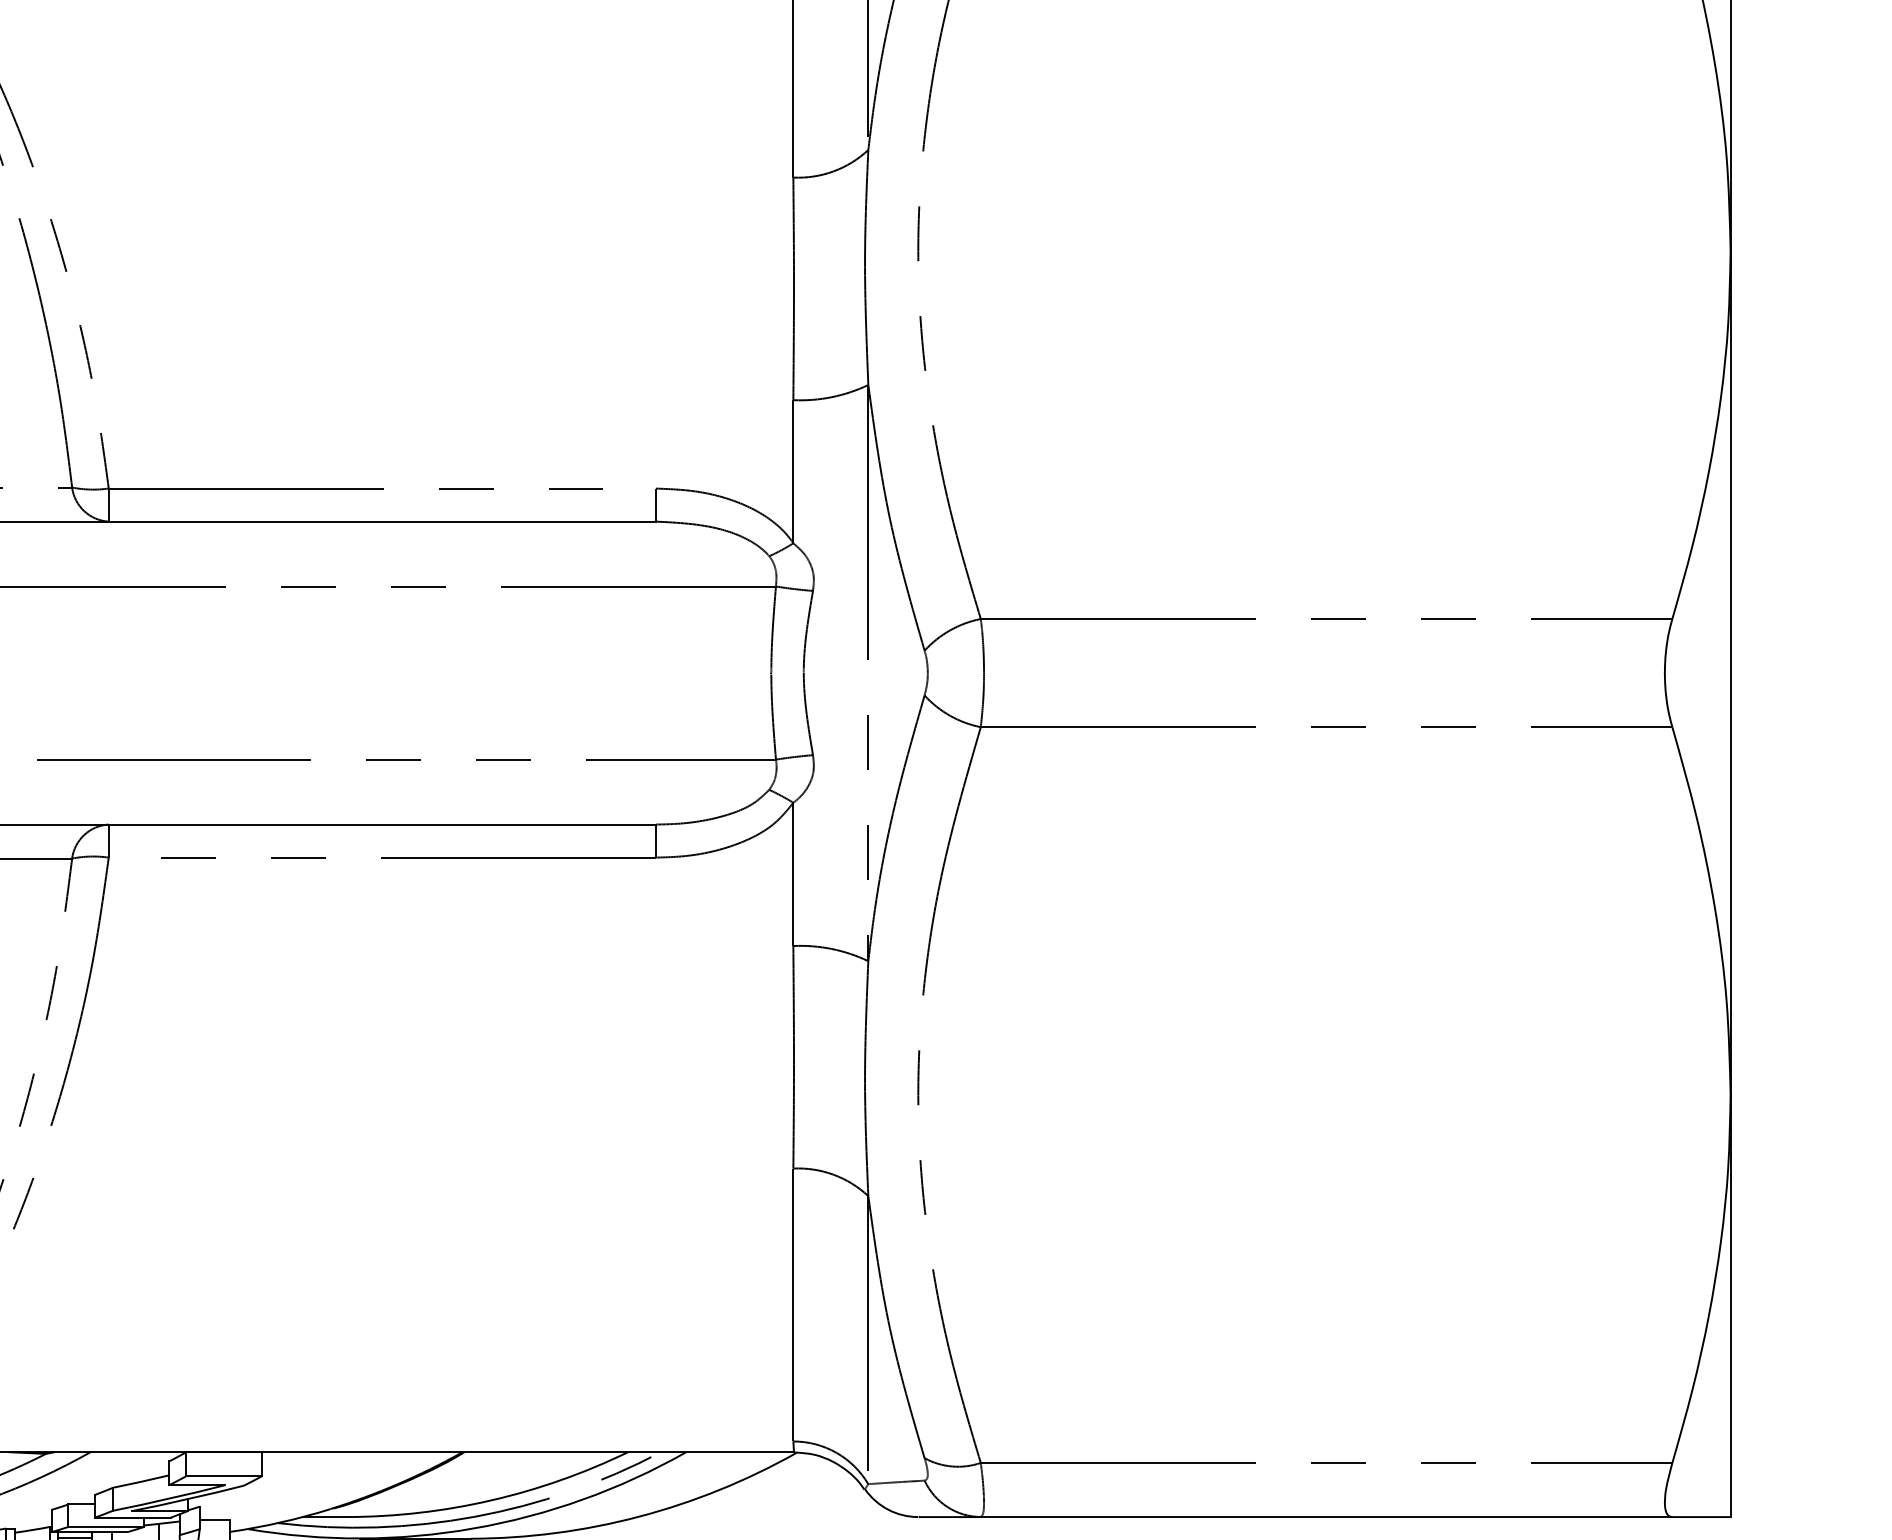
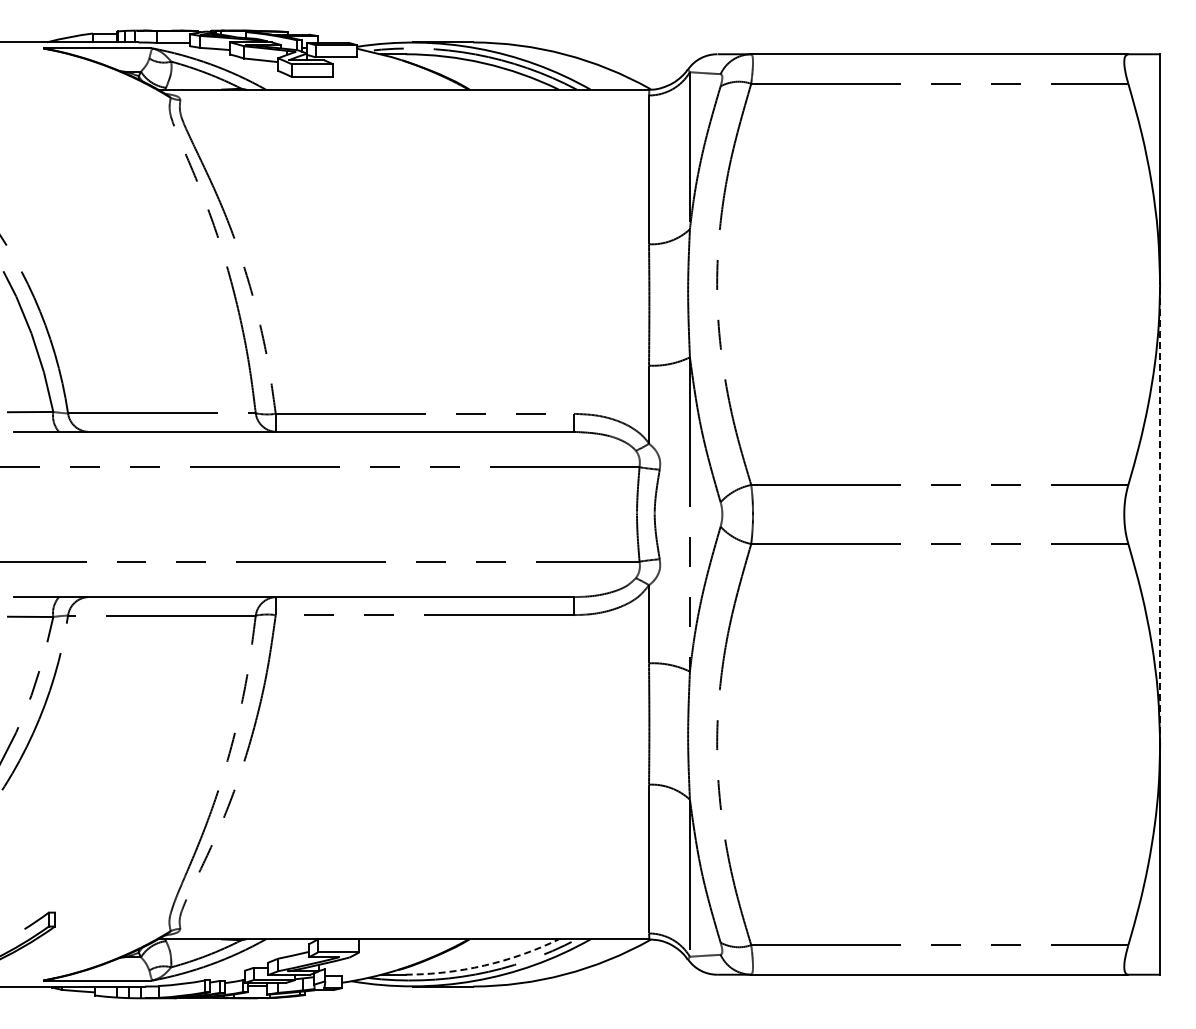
line: (1731, 673) -> (1160, 514), solid -> dashed
arc: (491, 1500) -> (484, 965), solid -> dashed

